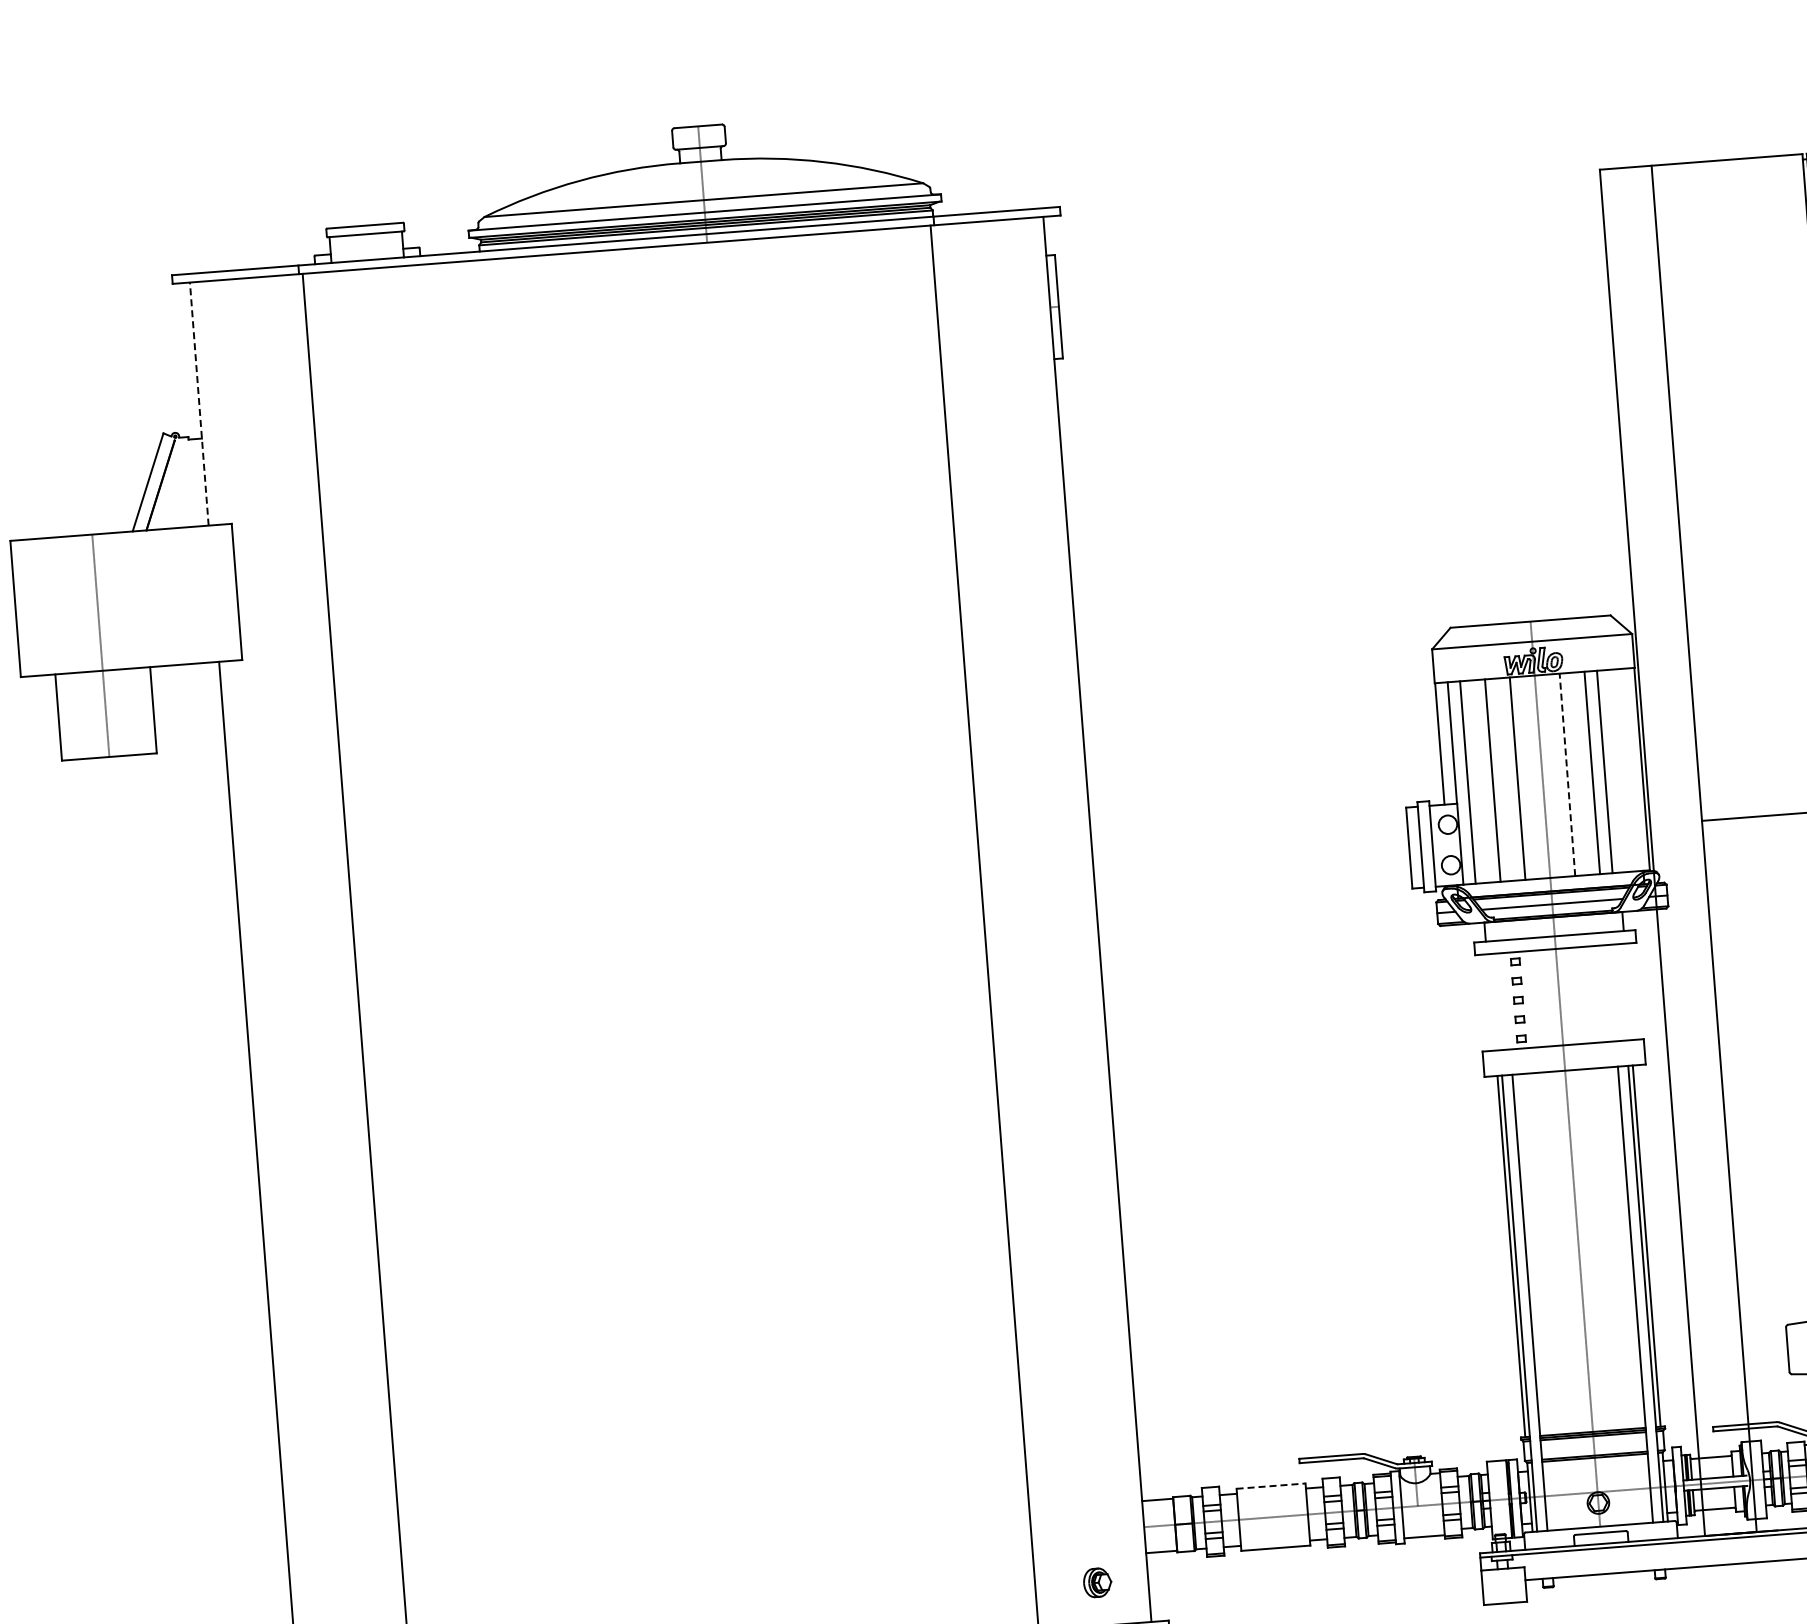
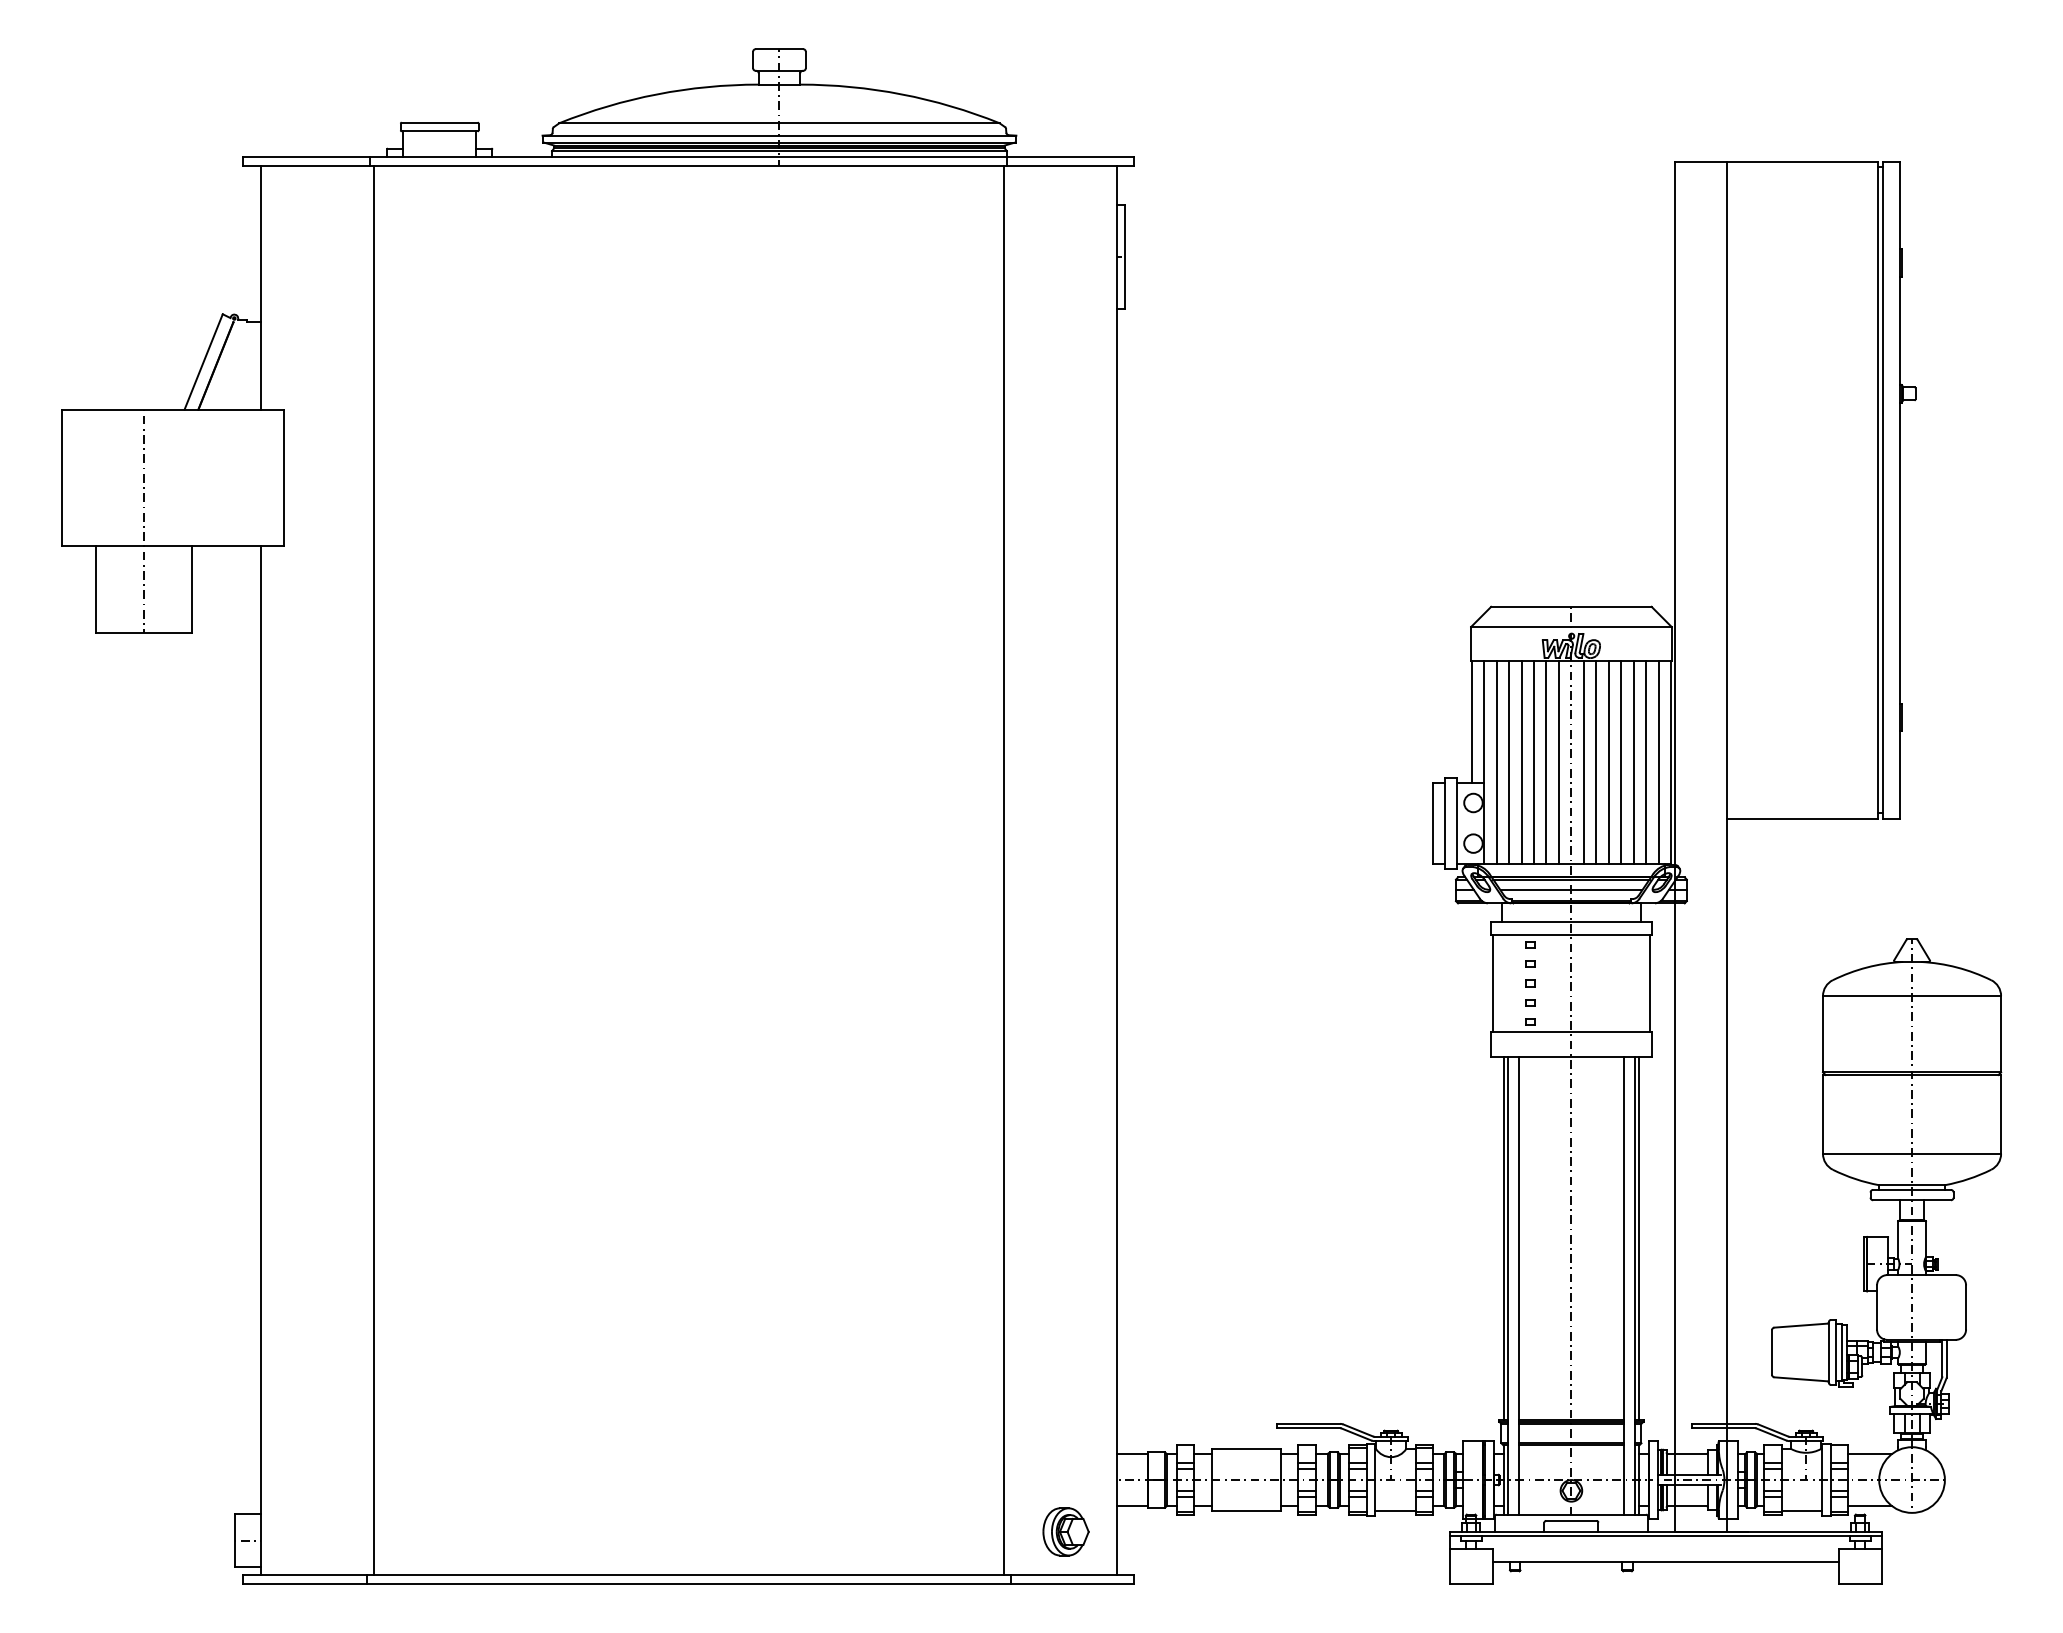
line: (199, 403) -> (260, 287), dashed -> solid
line: (1629, 769) -> (1658, 761), added
line: (1617, 770) -> (1646, 761), added
line: (1579, 772) -> (1608, 761), added
line: (1567, 773) -> (1596, 761), dashed -> solid
line: (1554, 774) -> (1583, 761), added
line: (1529, 776) -> (1558, 761), added
line: (1504, 778) -> (1533, 761), added
line: (1479, 780) -> (1508, 761), added
line: (1637, 991) -> (1649, 983), added
line: (1481, 1003) -> (1493, 983), added
line: (1271, 1485) -> (1246, 1448), dashed -> solid
part: (1097, 1582) -> (1065, 1531), size x1.67

